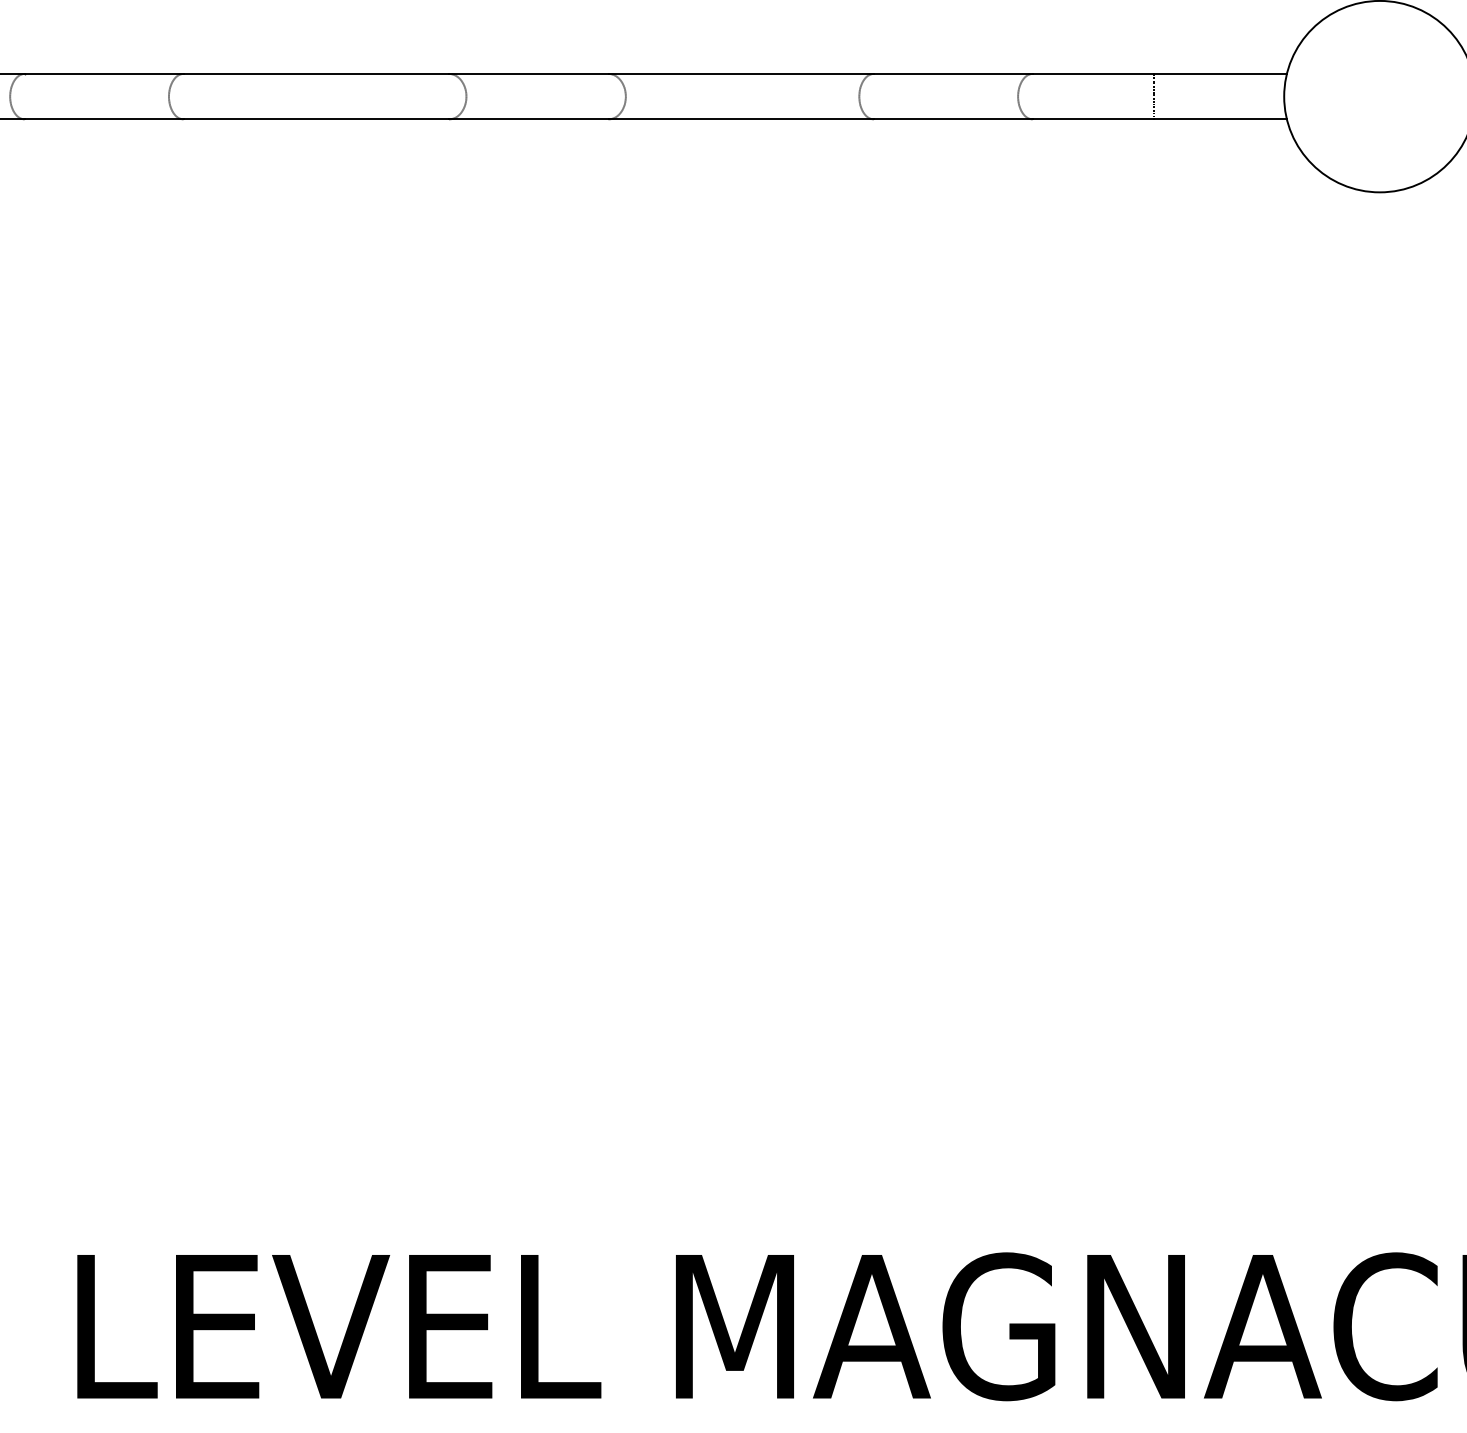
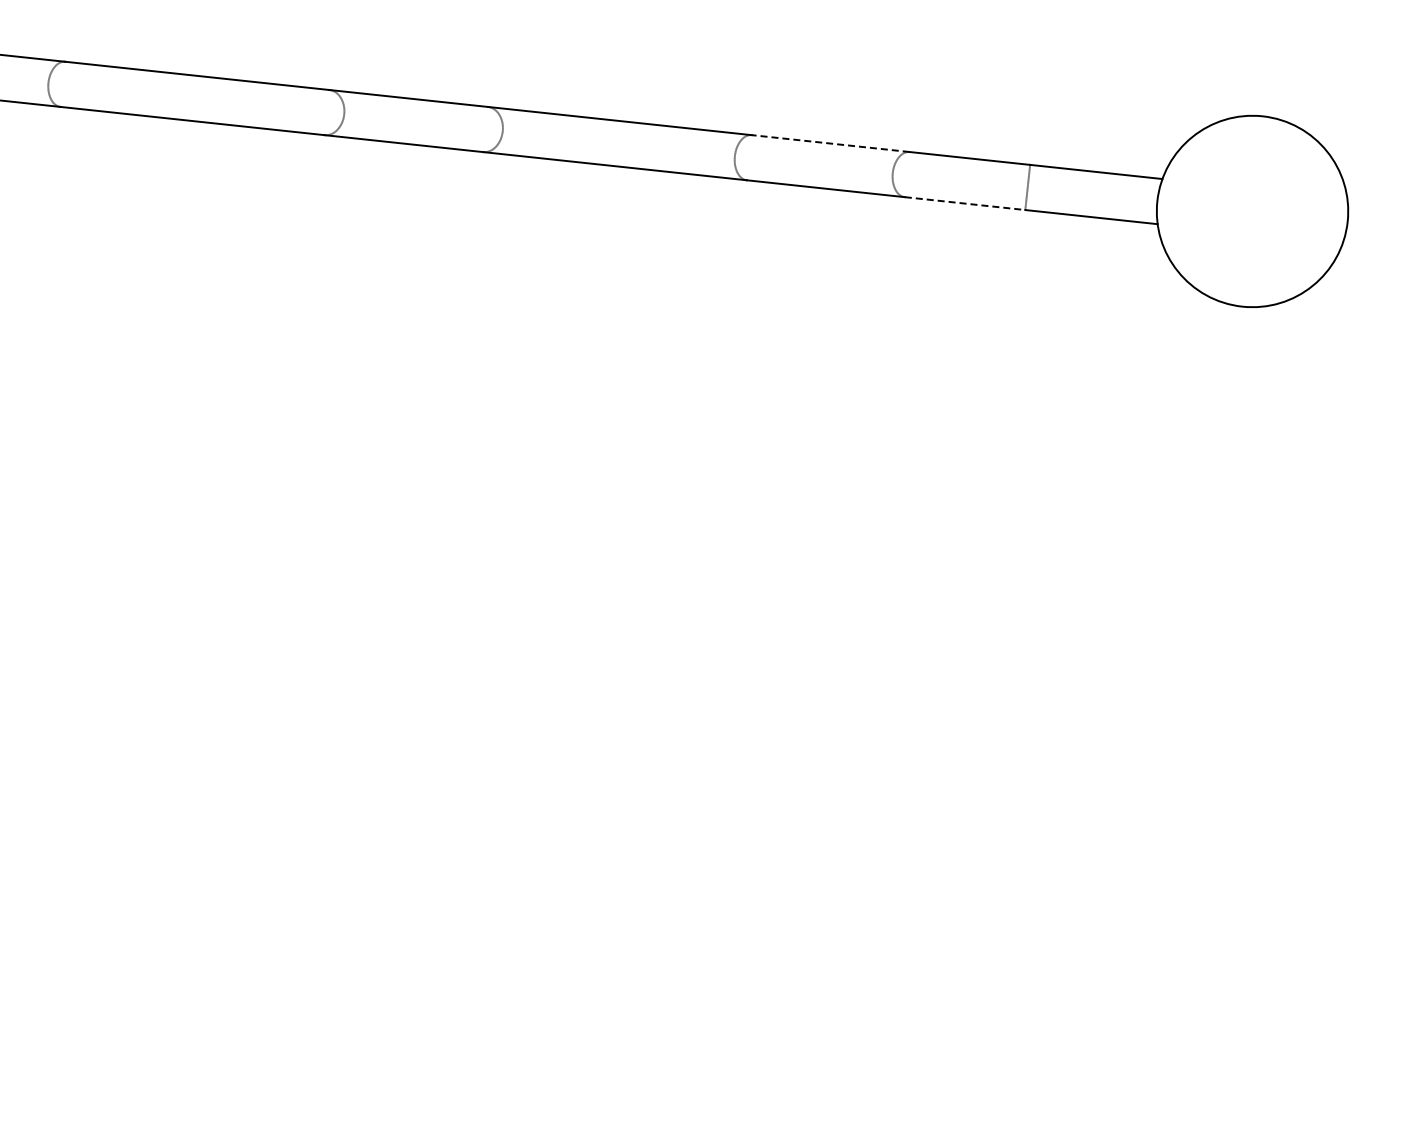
line: (952, 73) -> (830, 143), solid -> dashed
line: (1093, 119) -> (965, 203), solid -> dashed

